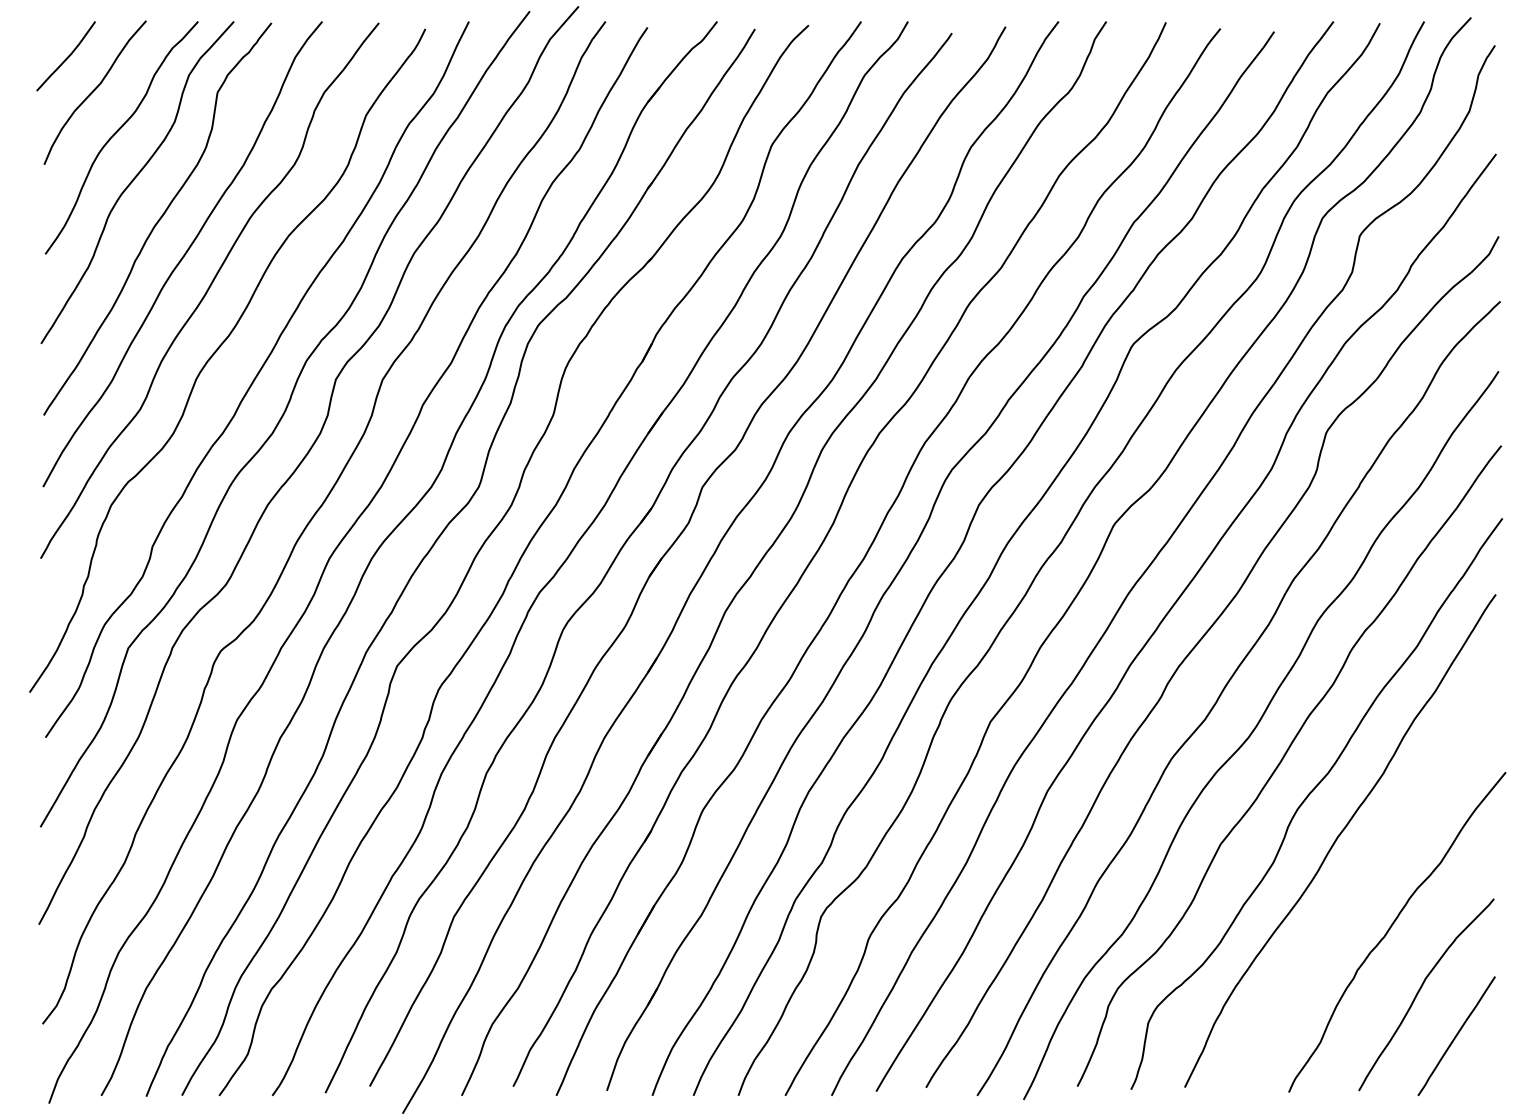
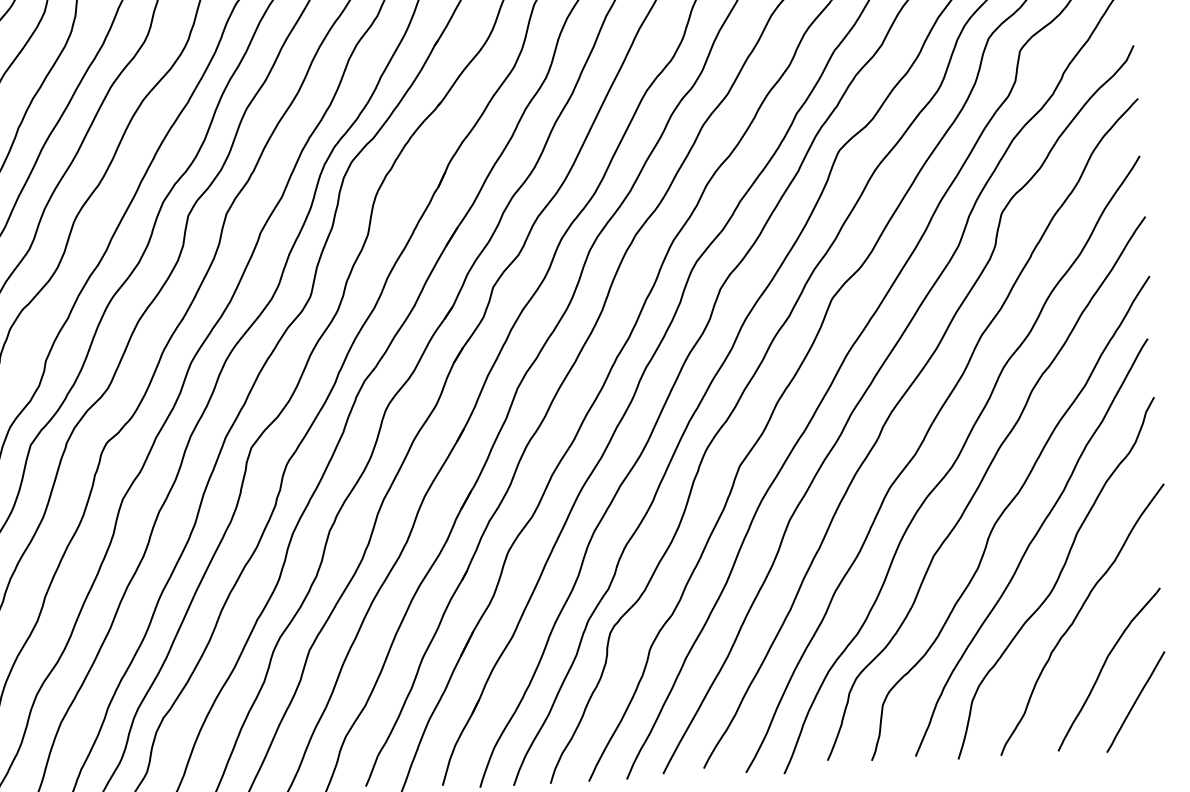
curve: (1369, 880) -> (1057, 578), added

